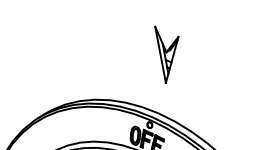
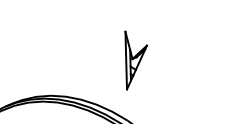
part: (166, 54) -> (132, 61), moved

